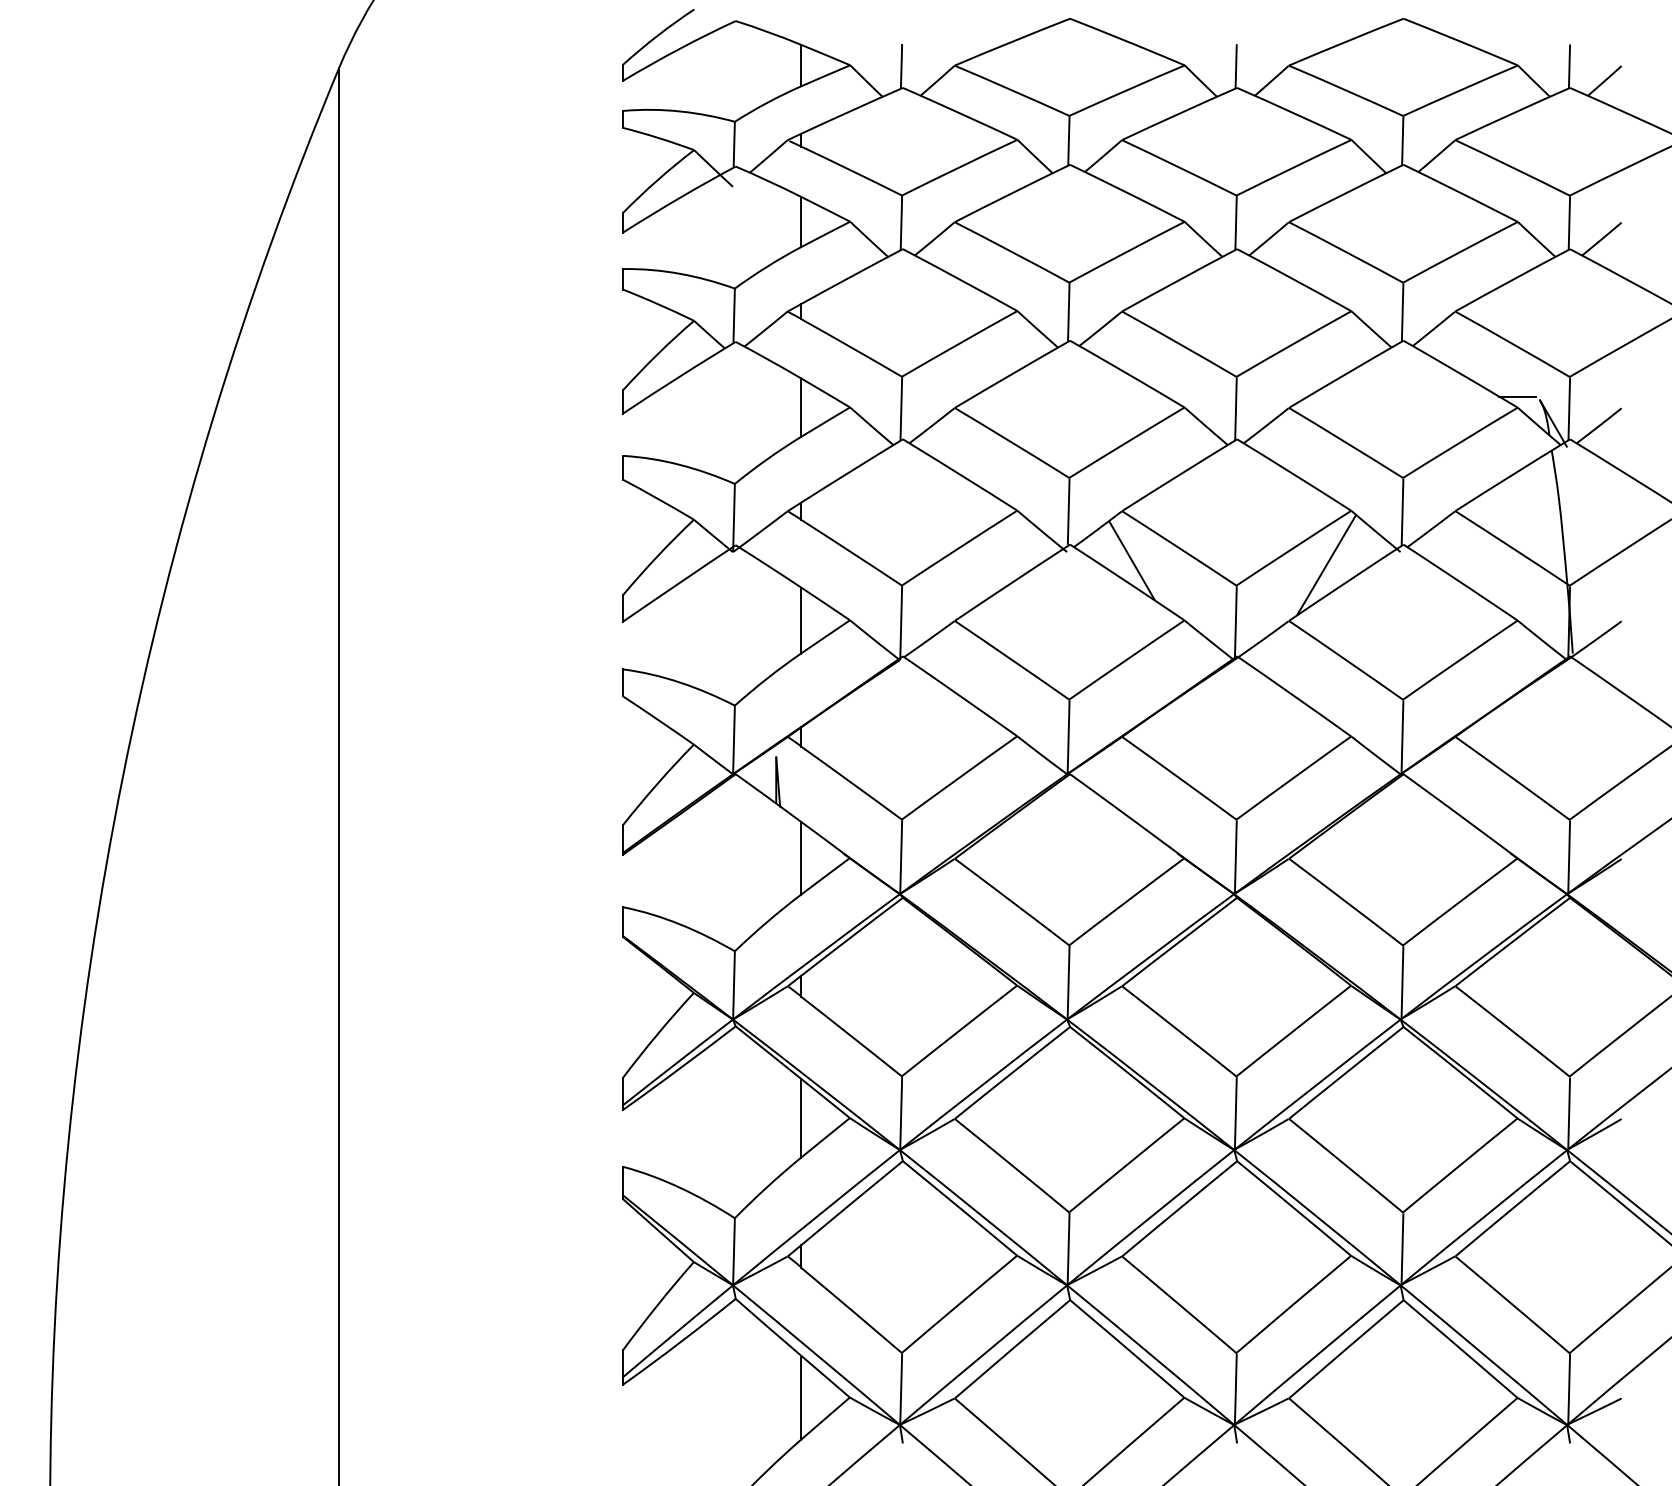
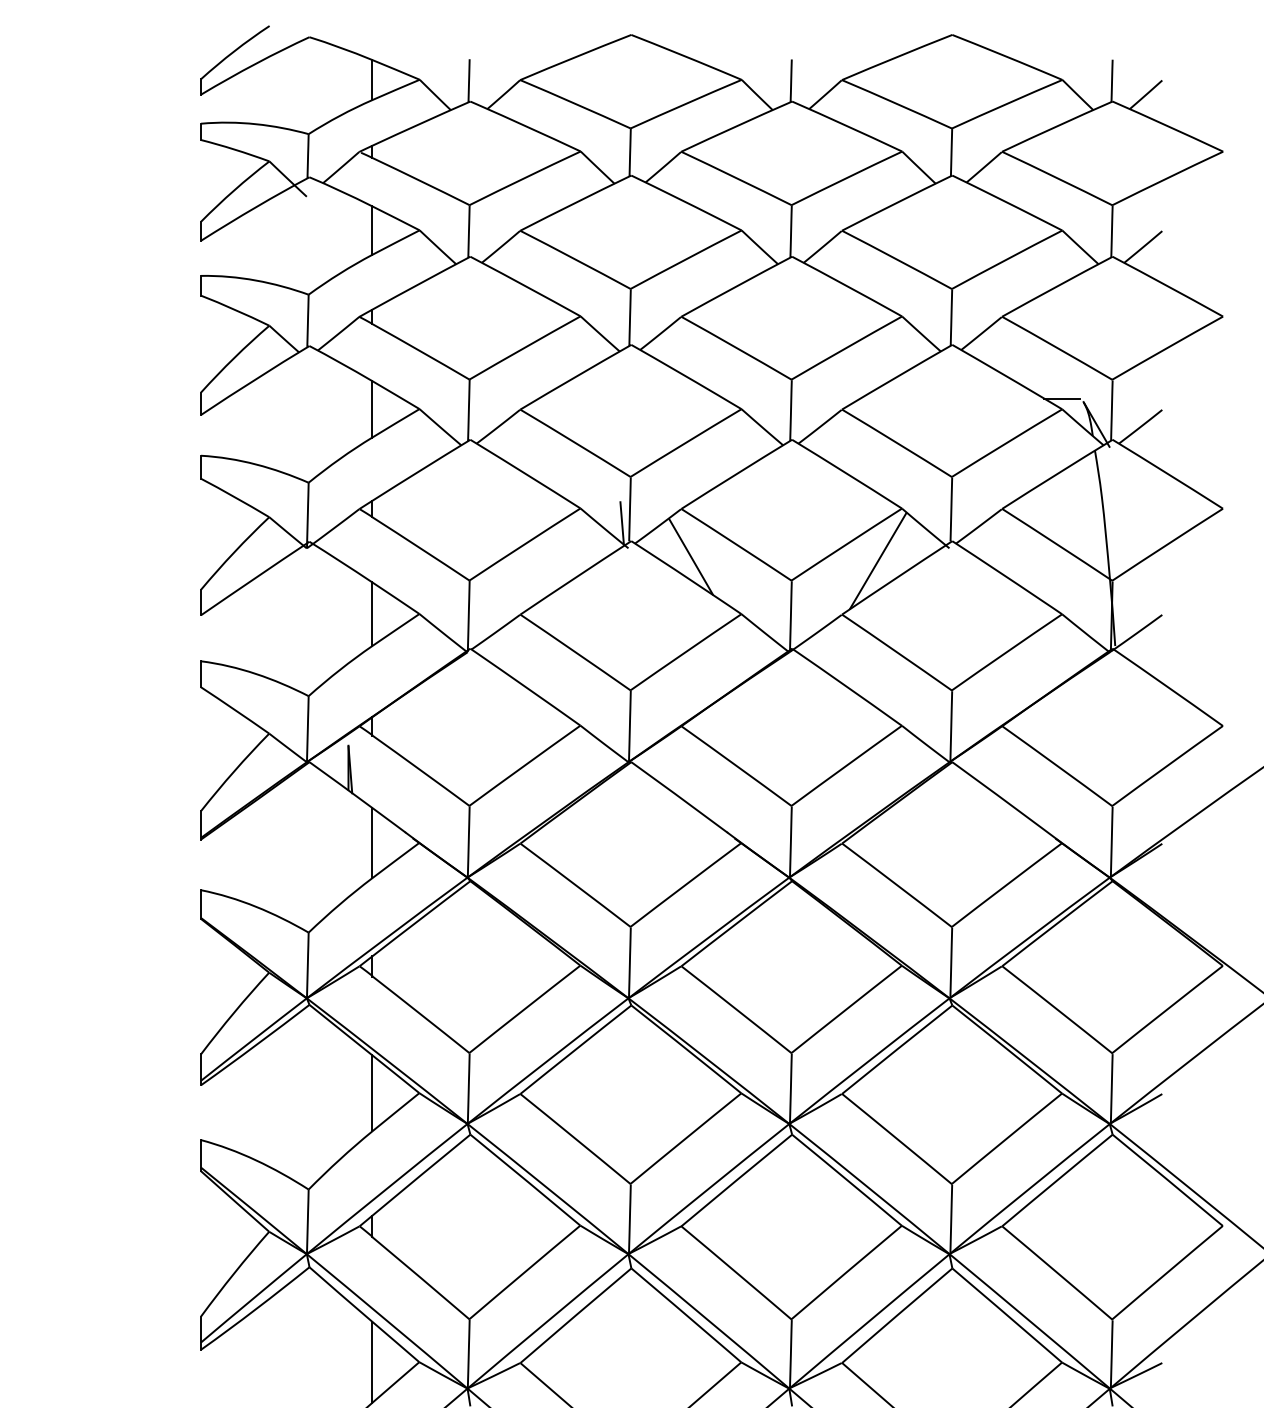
line: (1060, 526) -> (622, 523), added

